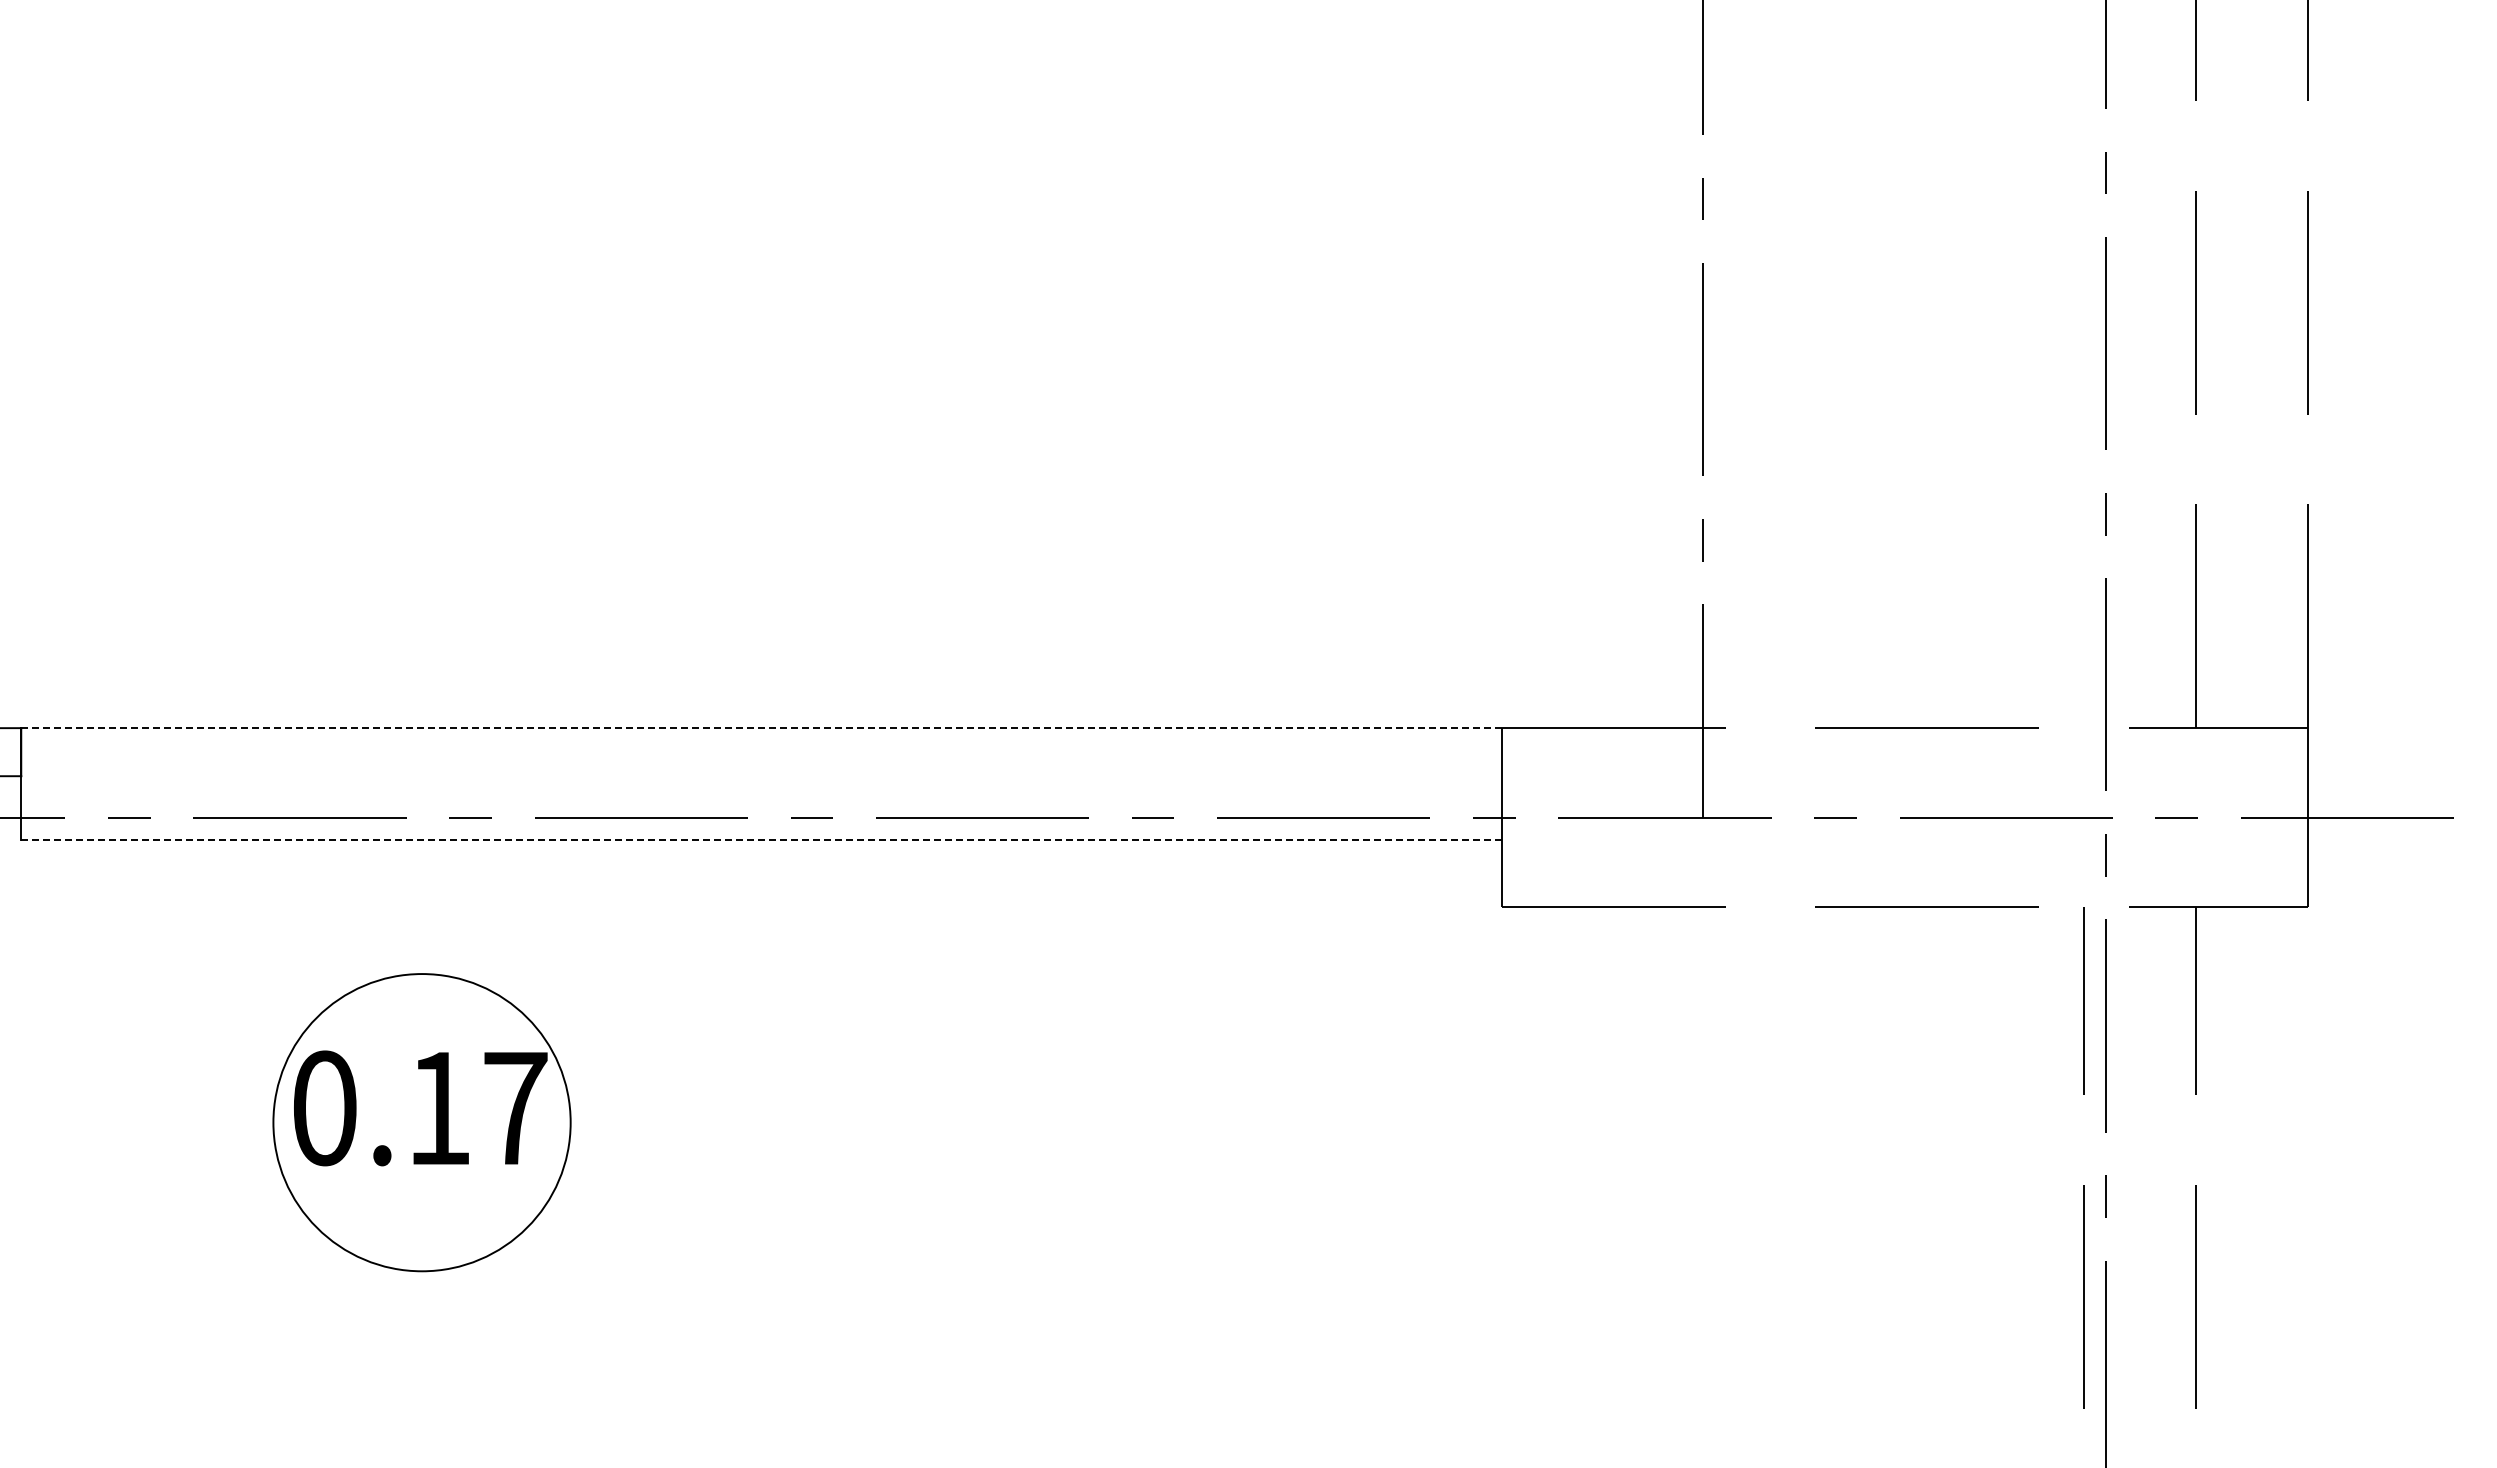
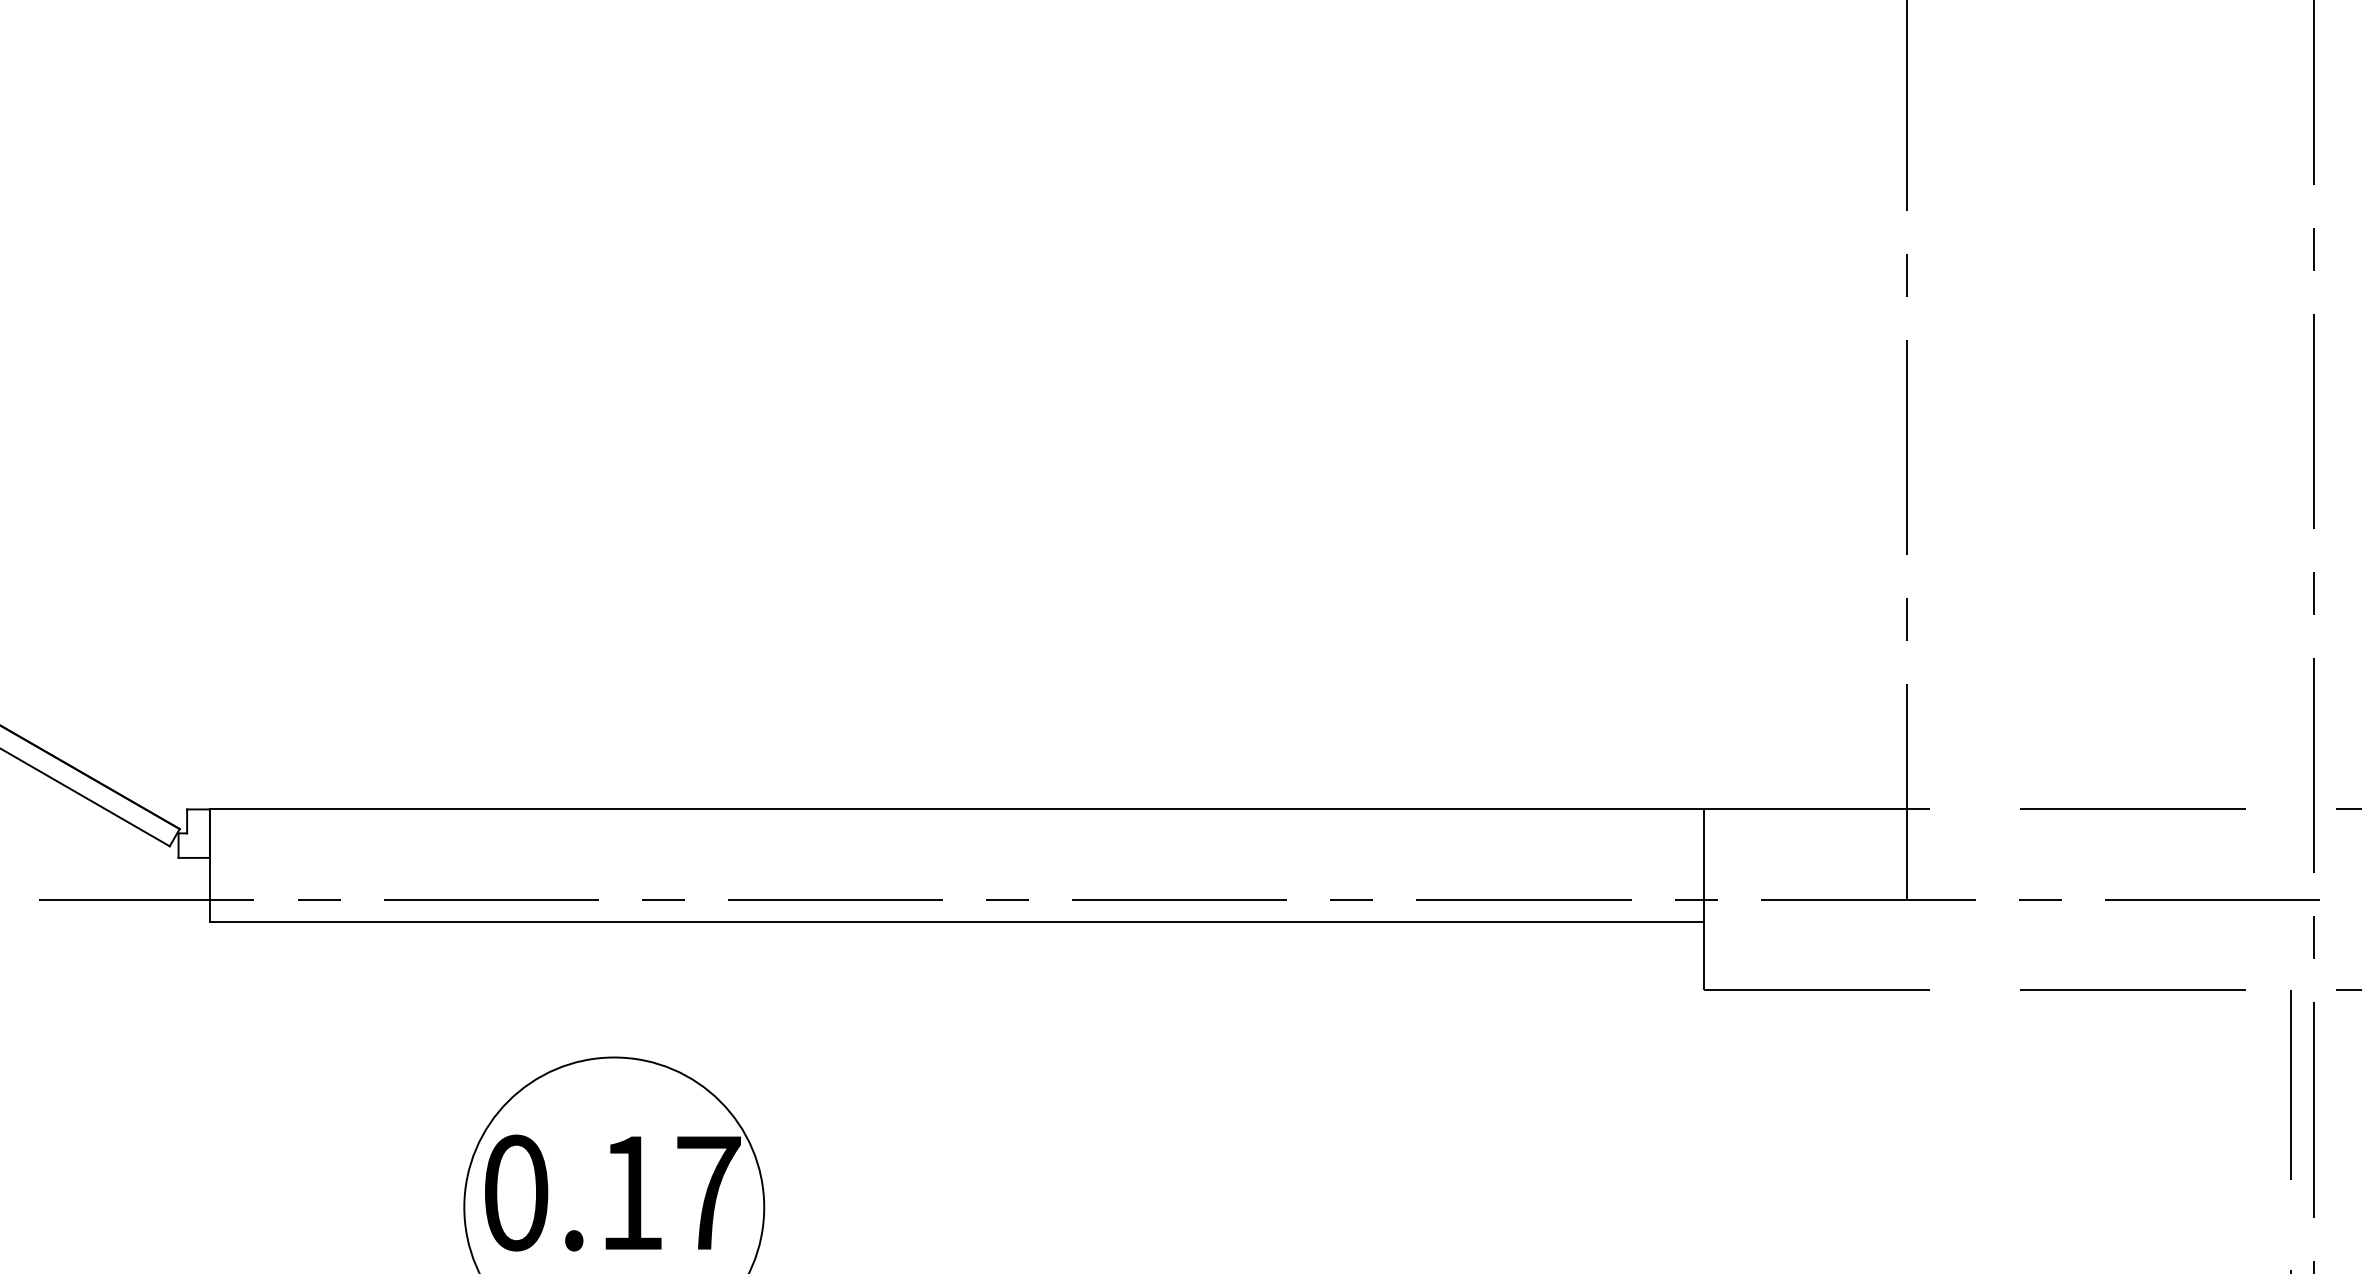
line: (762, 728) -> (957, 809), dashed -> solid
line: (762, 840) -> (957, 922), dashed -> solid

